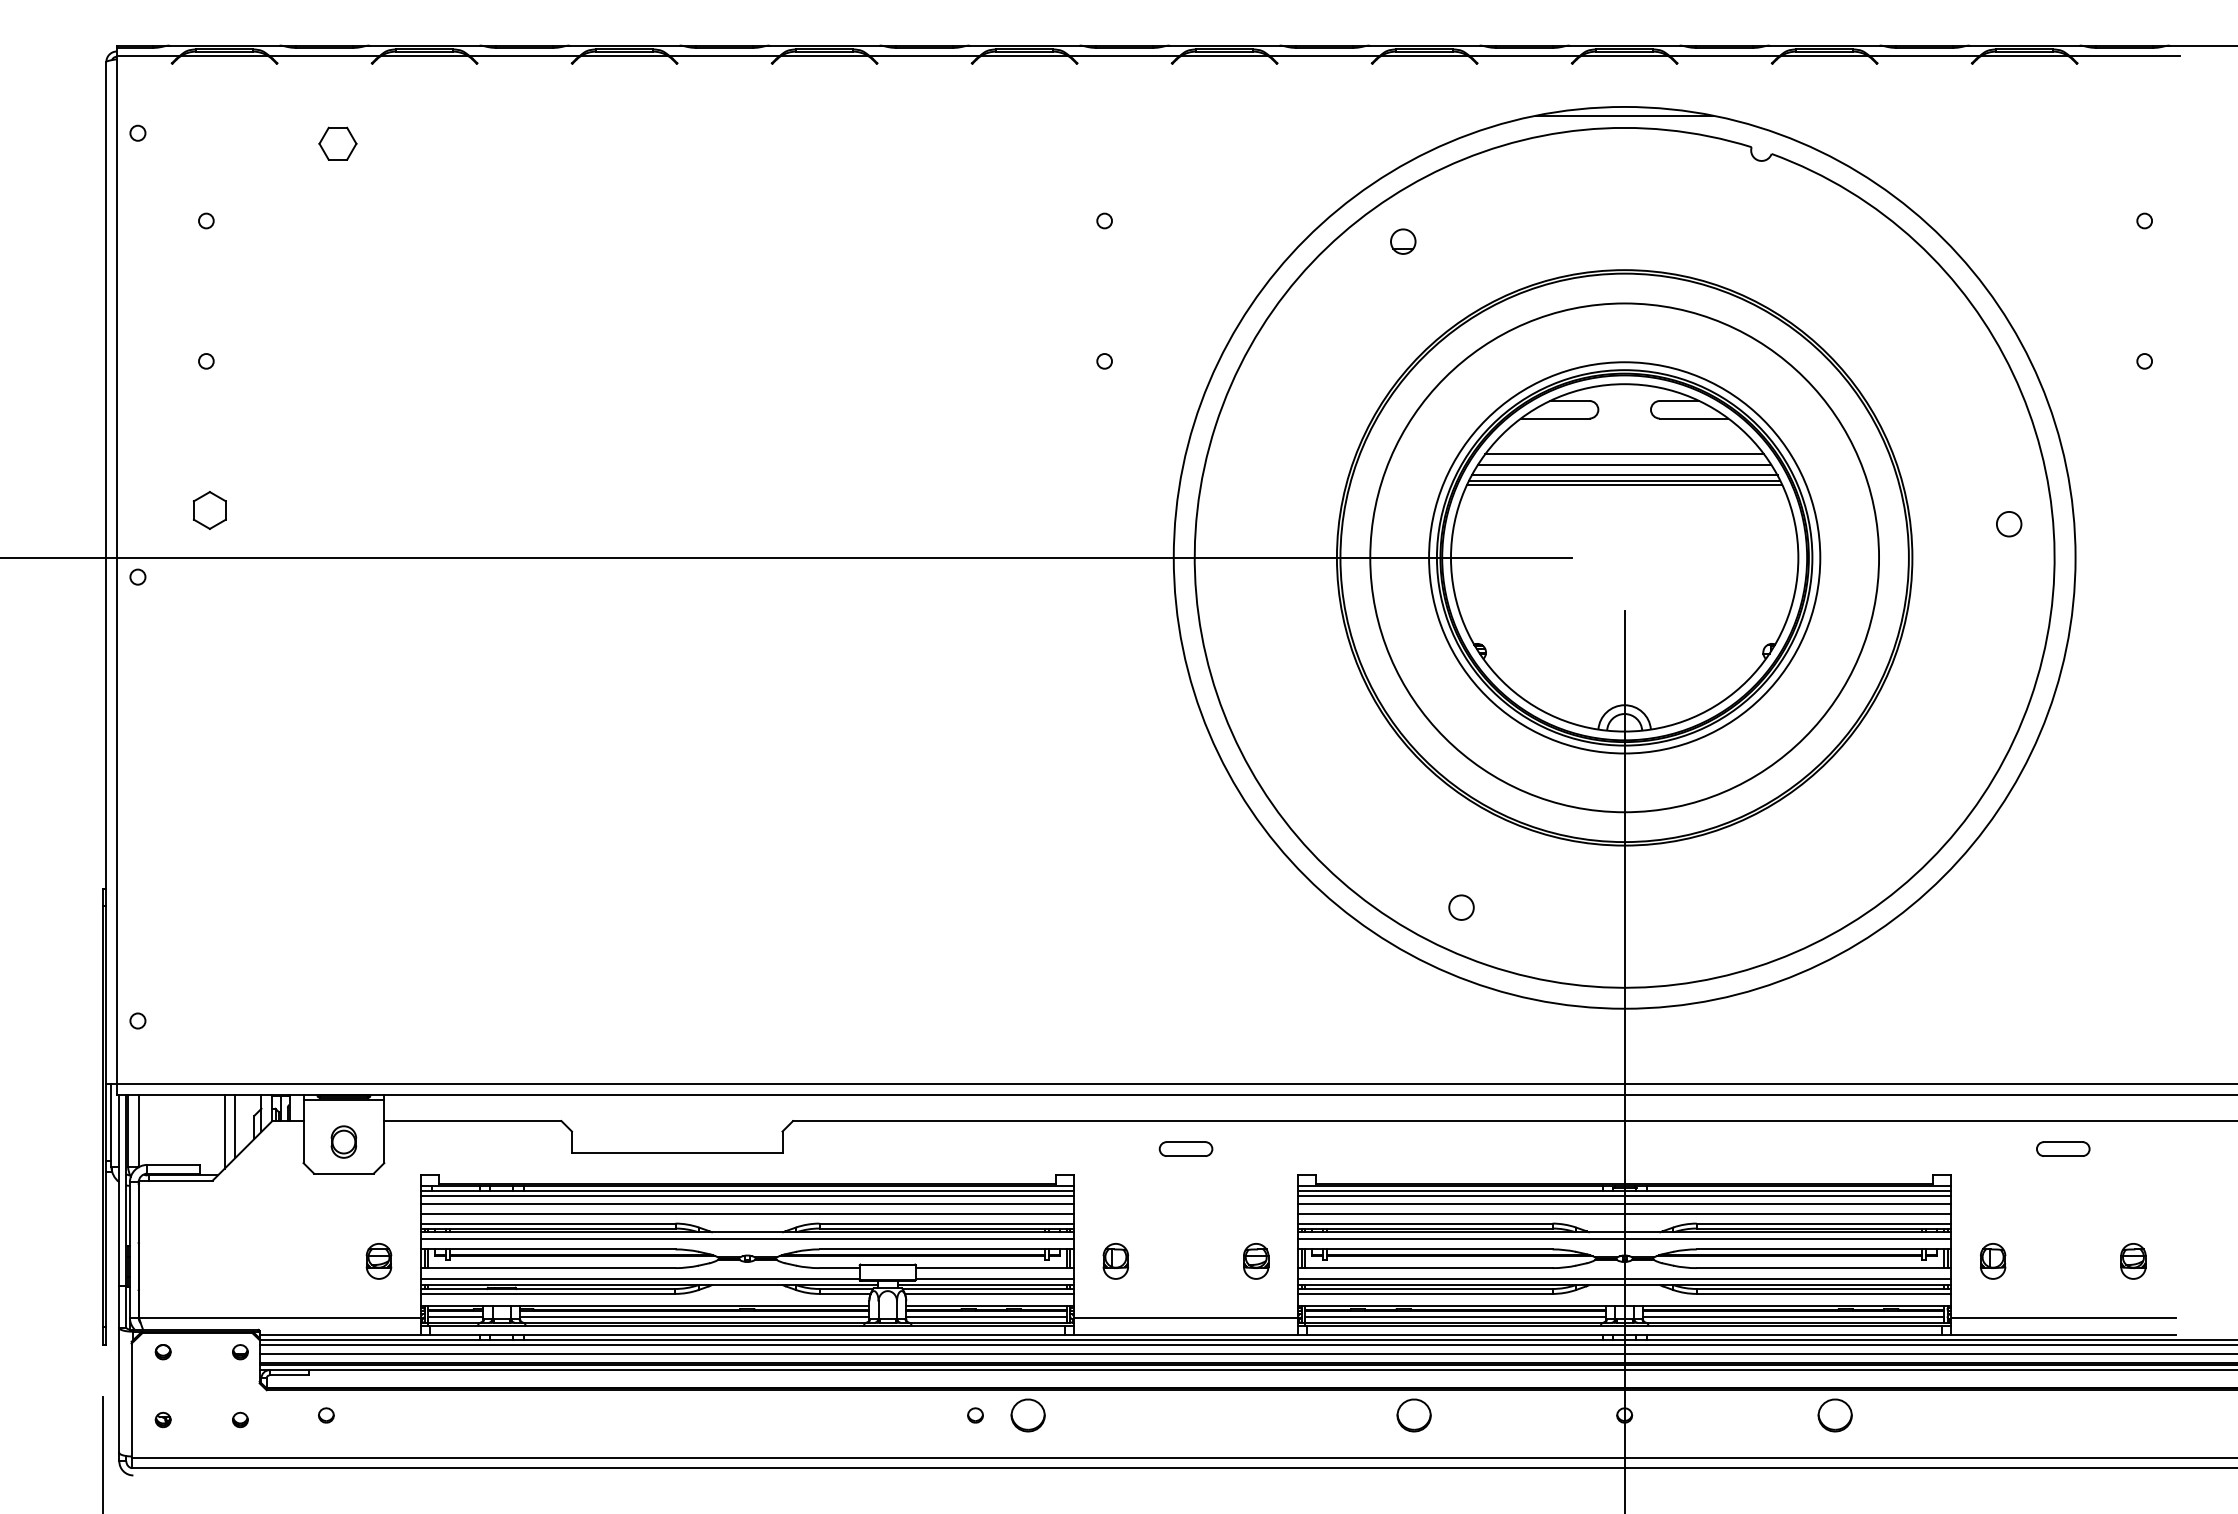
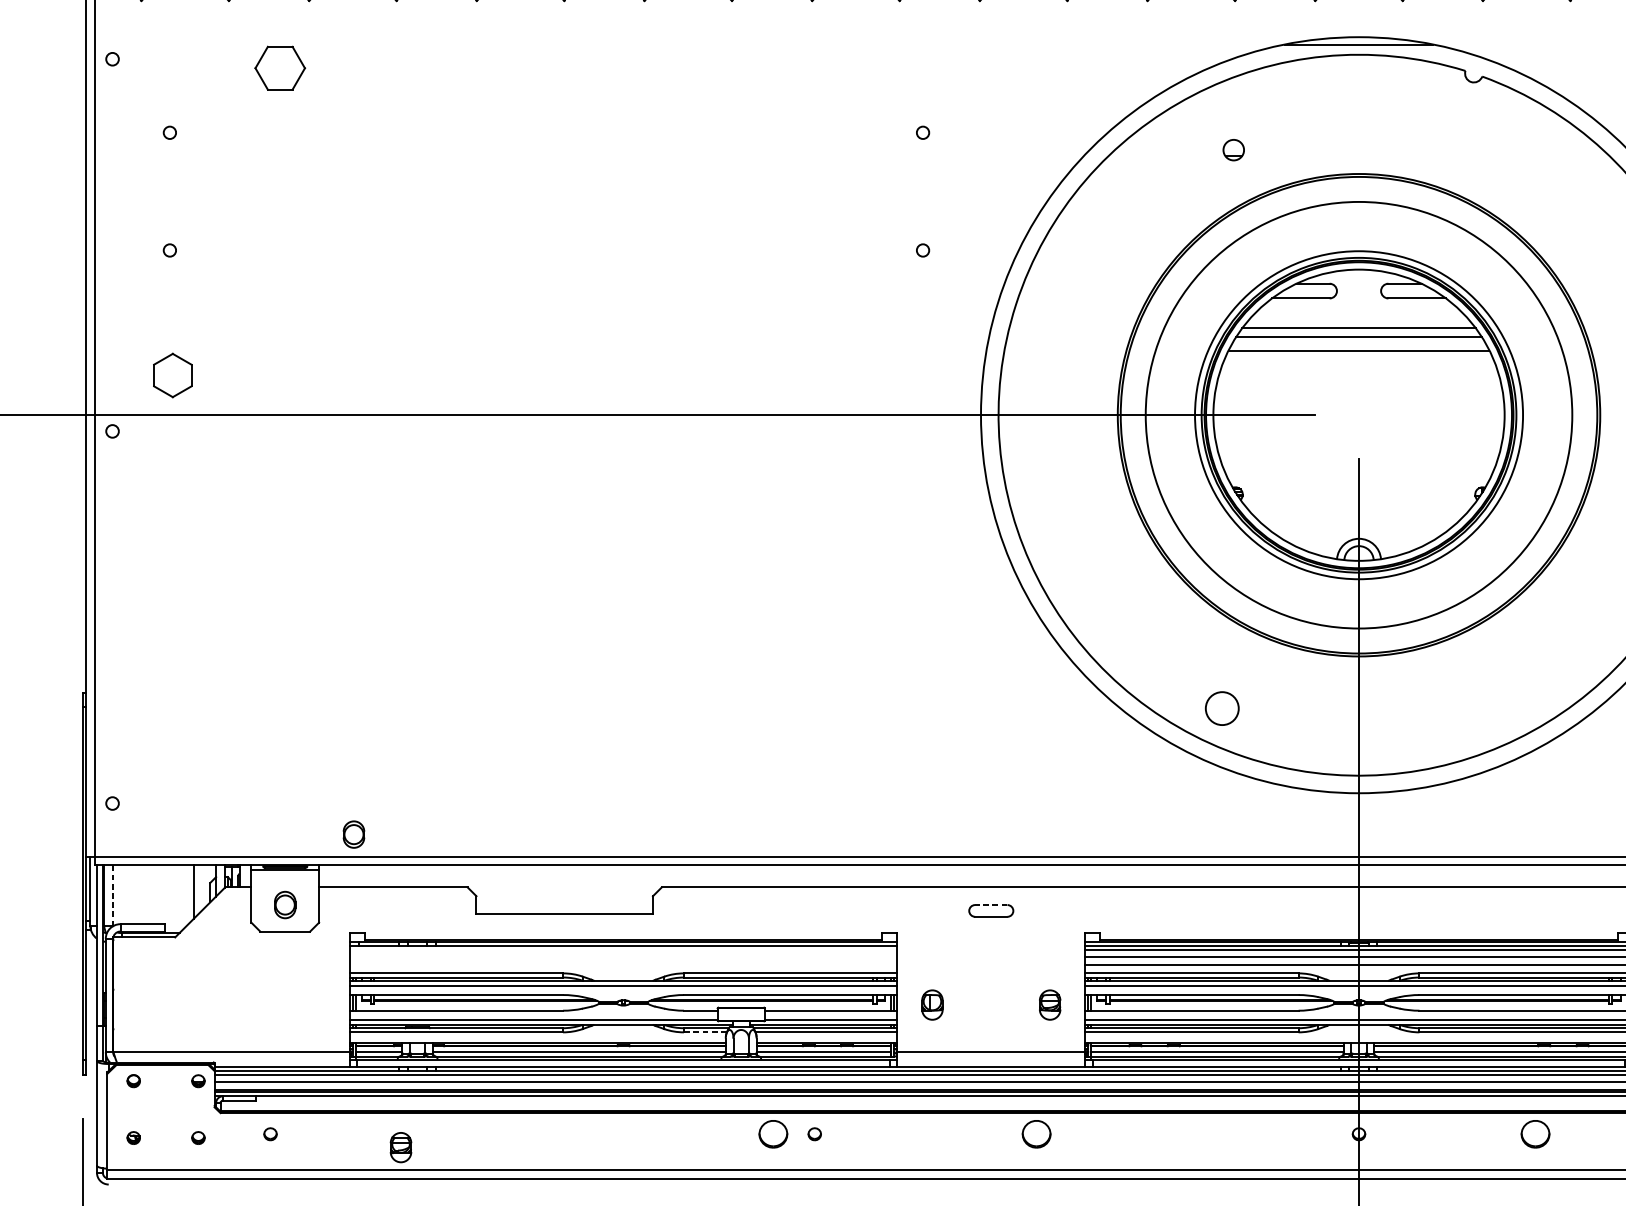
part: (337, 143) -> (279, 67), size x1.6
part: (1403, 241) -> (1233, 149), moved
line: (1624, 475) -> (1358, 346), removed
line: (1624, 485) -> (1358, 354), removed
part: (209, 510) -> (172, 375), size x1.4
circle: (1461, 907) -> (1222, 708), size x1.6
part: (425, 1057) -> (353, 834), added
line: (138, 1130) -> (113, 895), solid -> dashed
line: (224, 1131) -> (185, 896), removed
line: (1185, 1142) -> (990, 905), solid -> dashed
line: (747, 1195) -> (623, 949), removed
line: (747, 1204) -> (623, 957), removed
line: (747, 1214) -> (623, 965), removed
part: (378, 1261) -> (400, 1147), moved
line: (845, 1293) -> (705, 1031), solid -> dashed
part: (1027, 1415) -> (772, 1134), moved
part: (1413, 1415) -> (1036, 1134), moved

